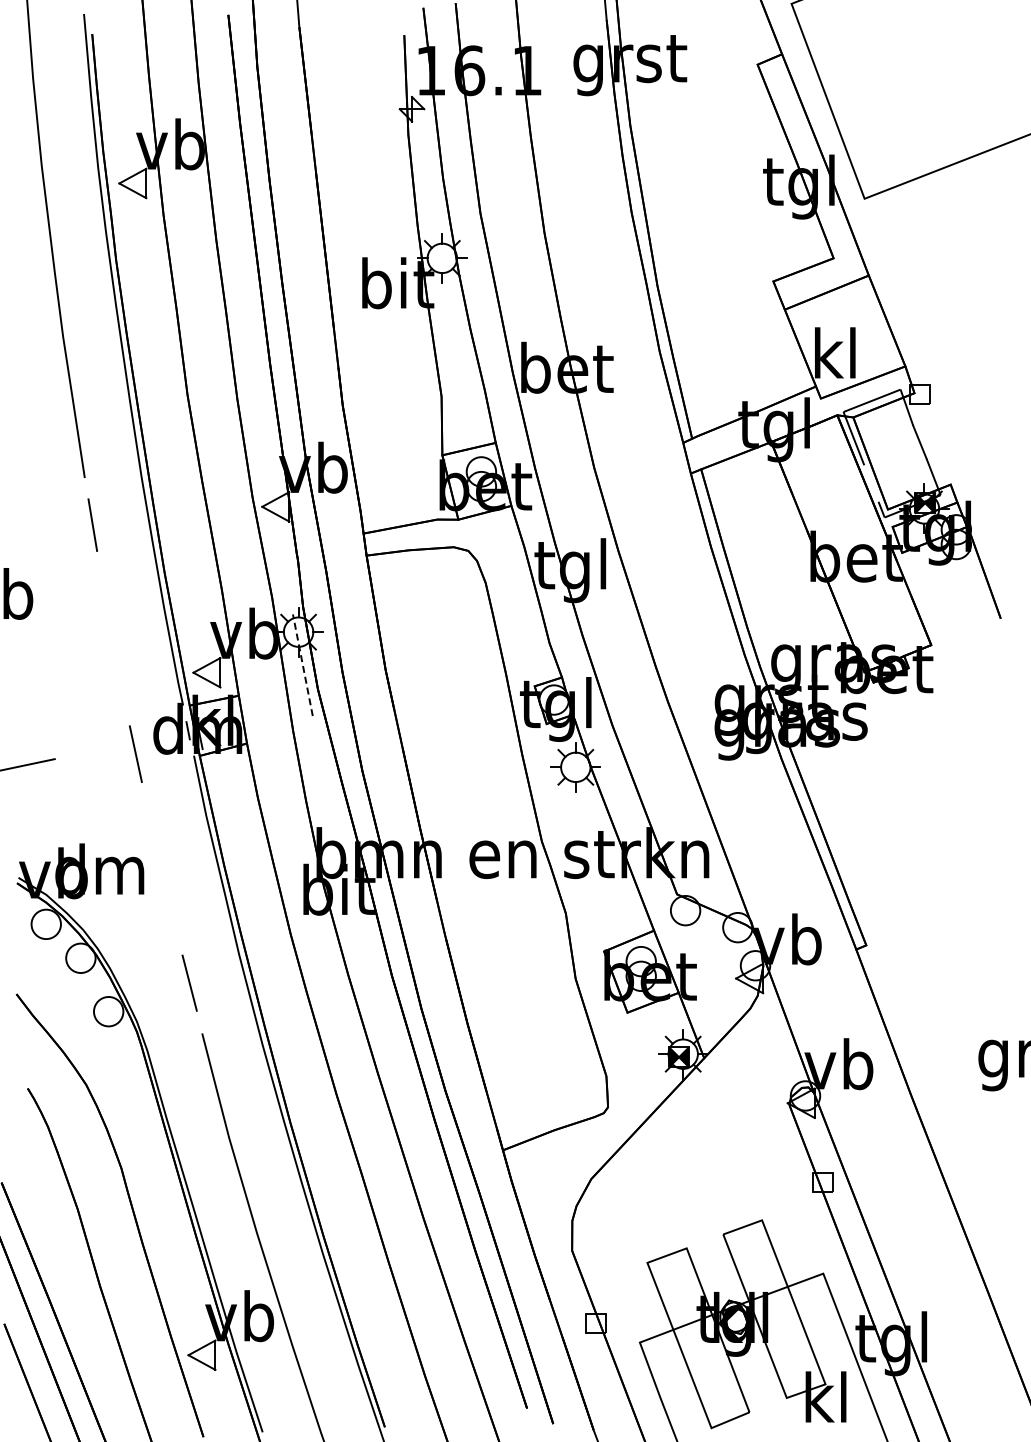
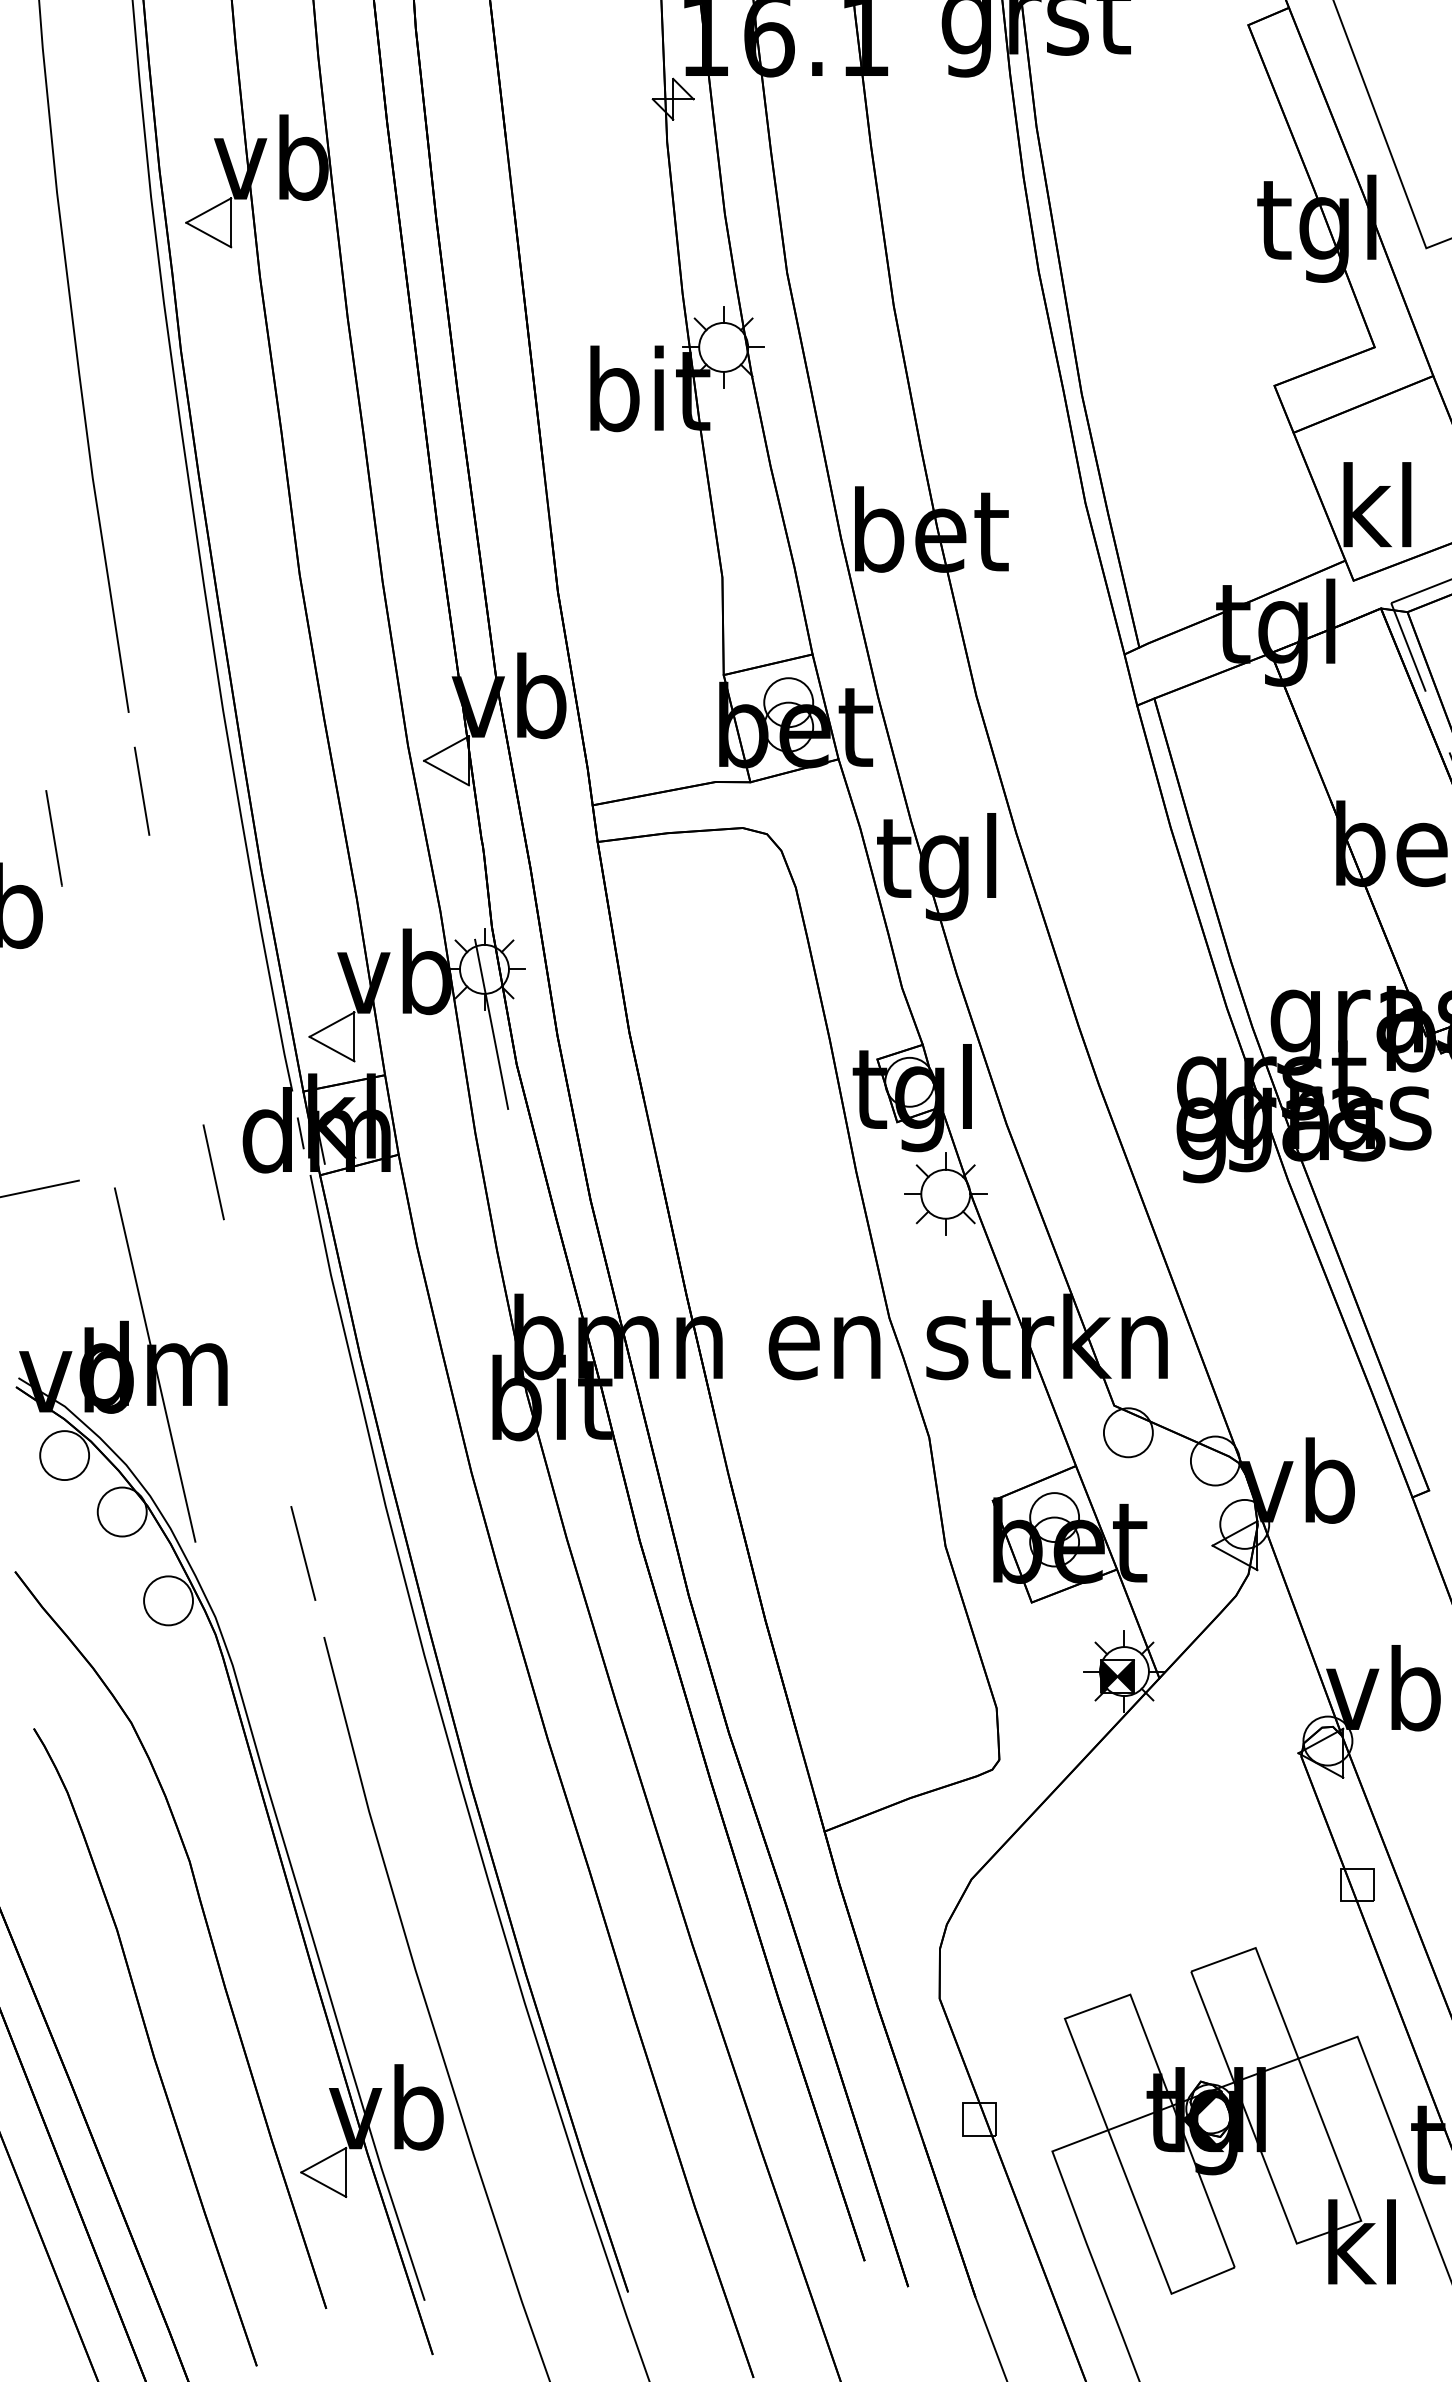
line: (39, 553) -> (53, 838), added
line: (302, 665) -> (490, 1024), dashed -> solid
line: (100, 869) -> (154, 1364), added

